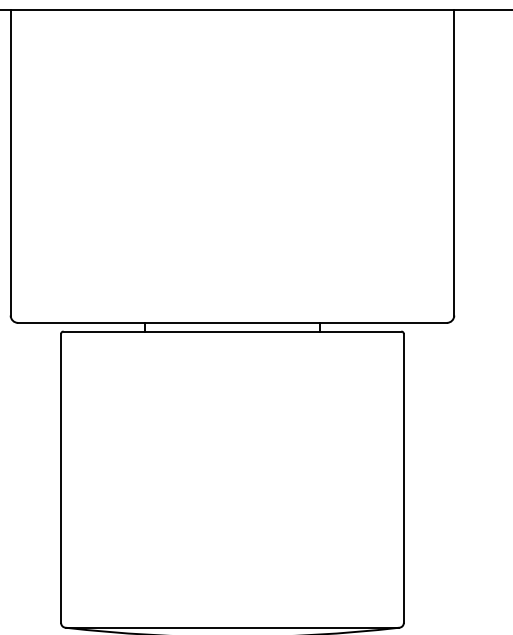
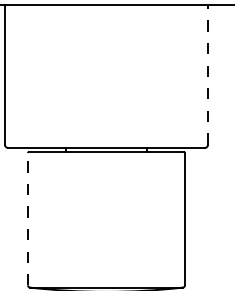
line: (455, 162) -> (208, 74), solid -> dashed
line: (62, 476) -> (28, 218), solid -> dashed

